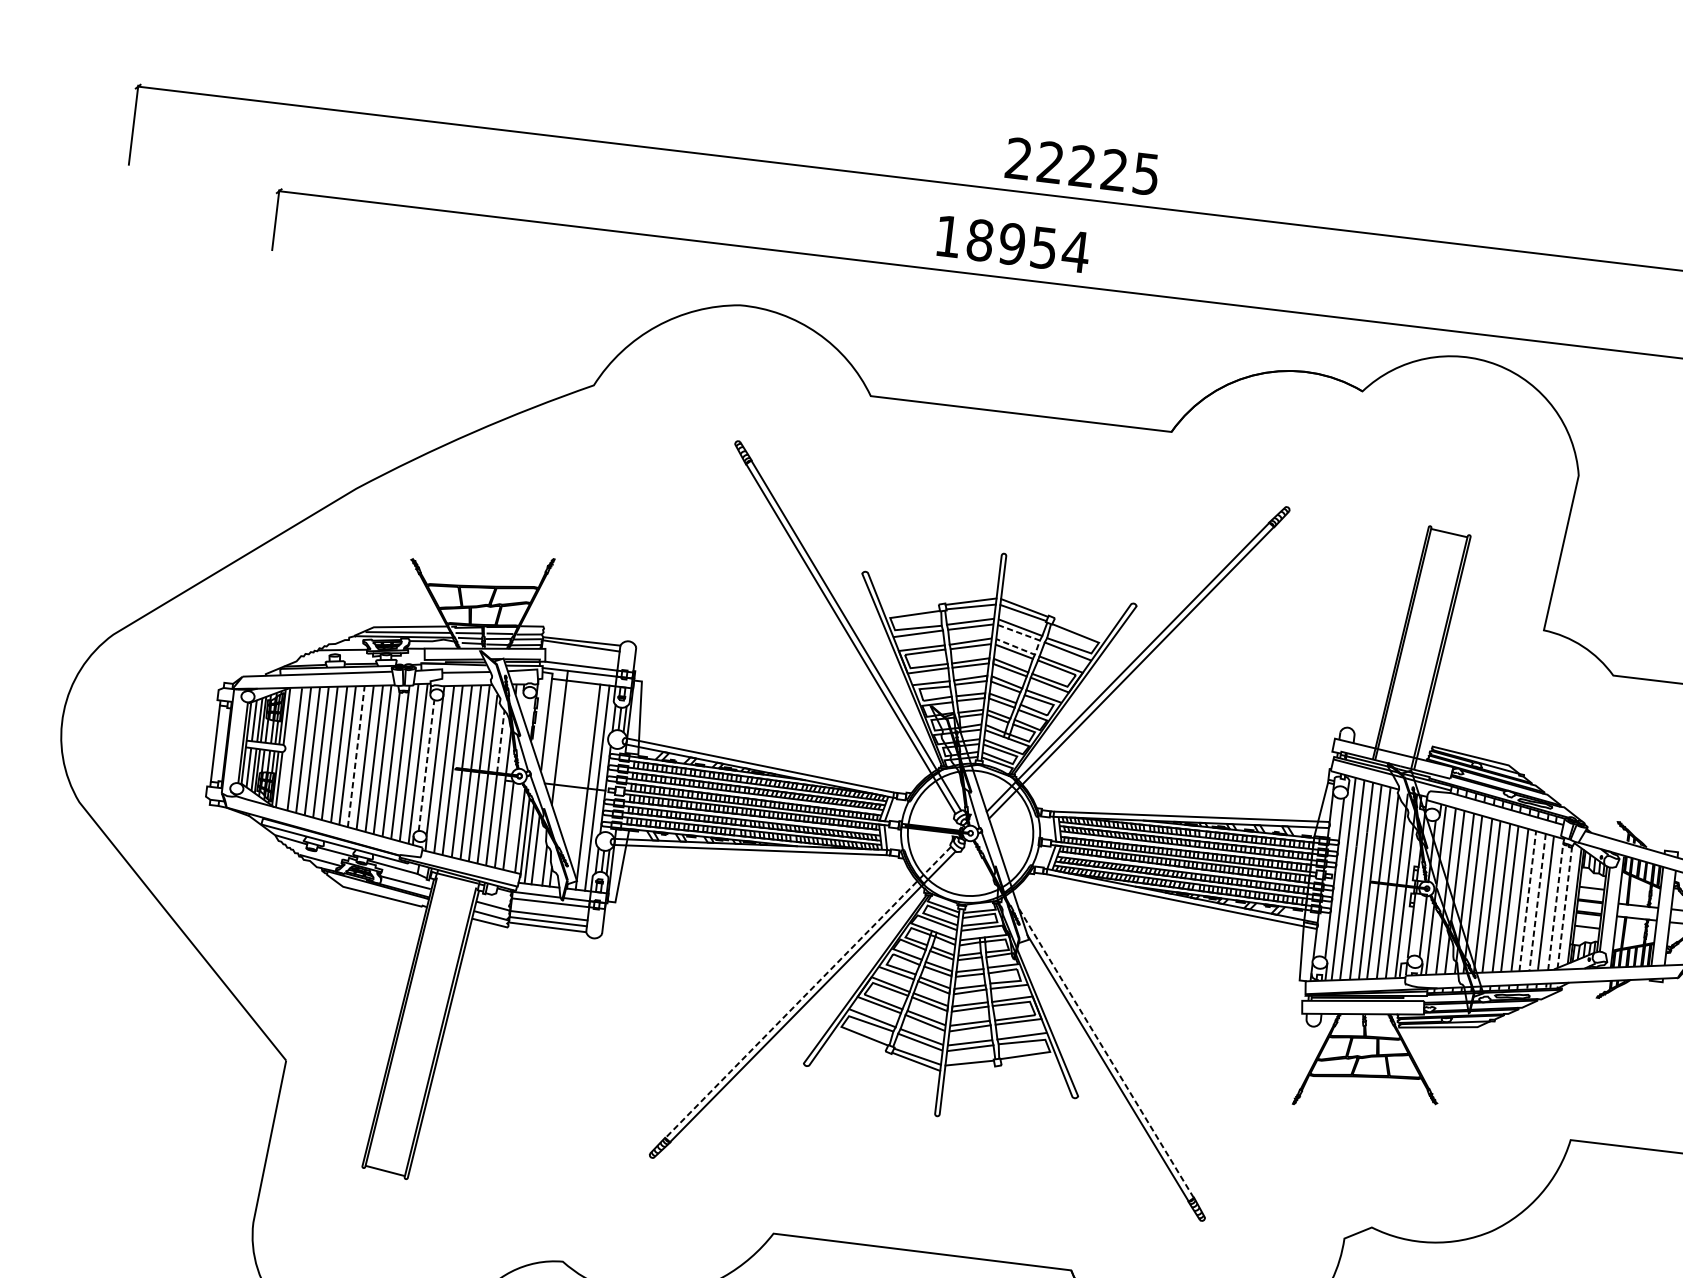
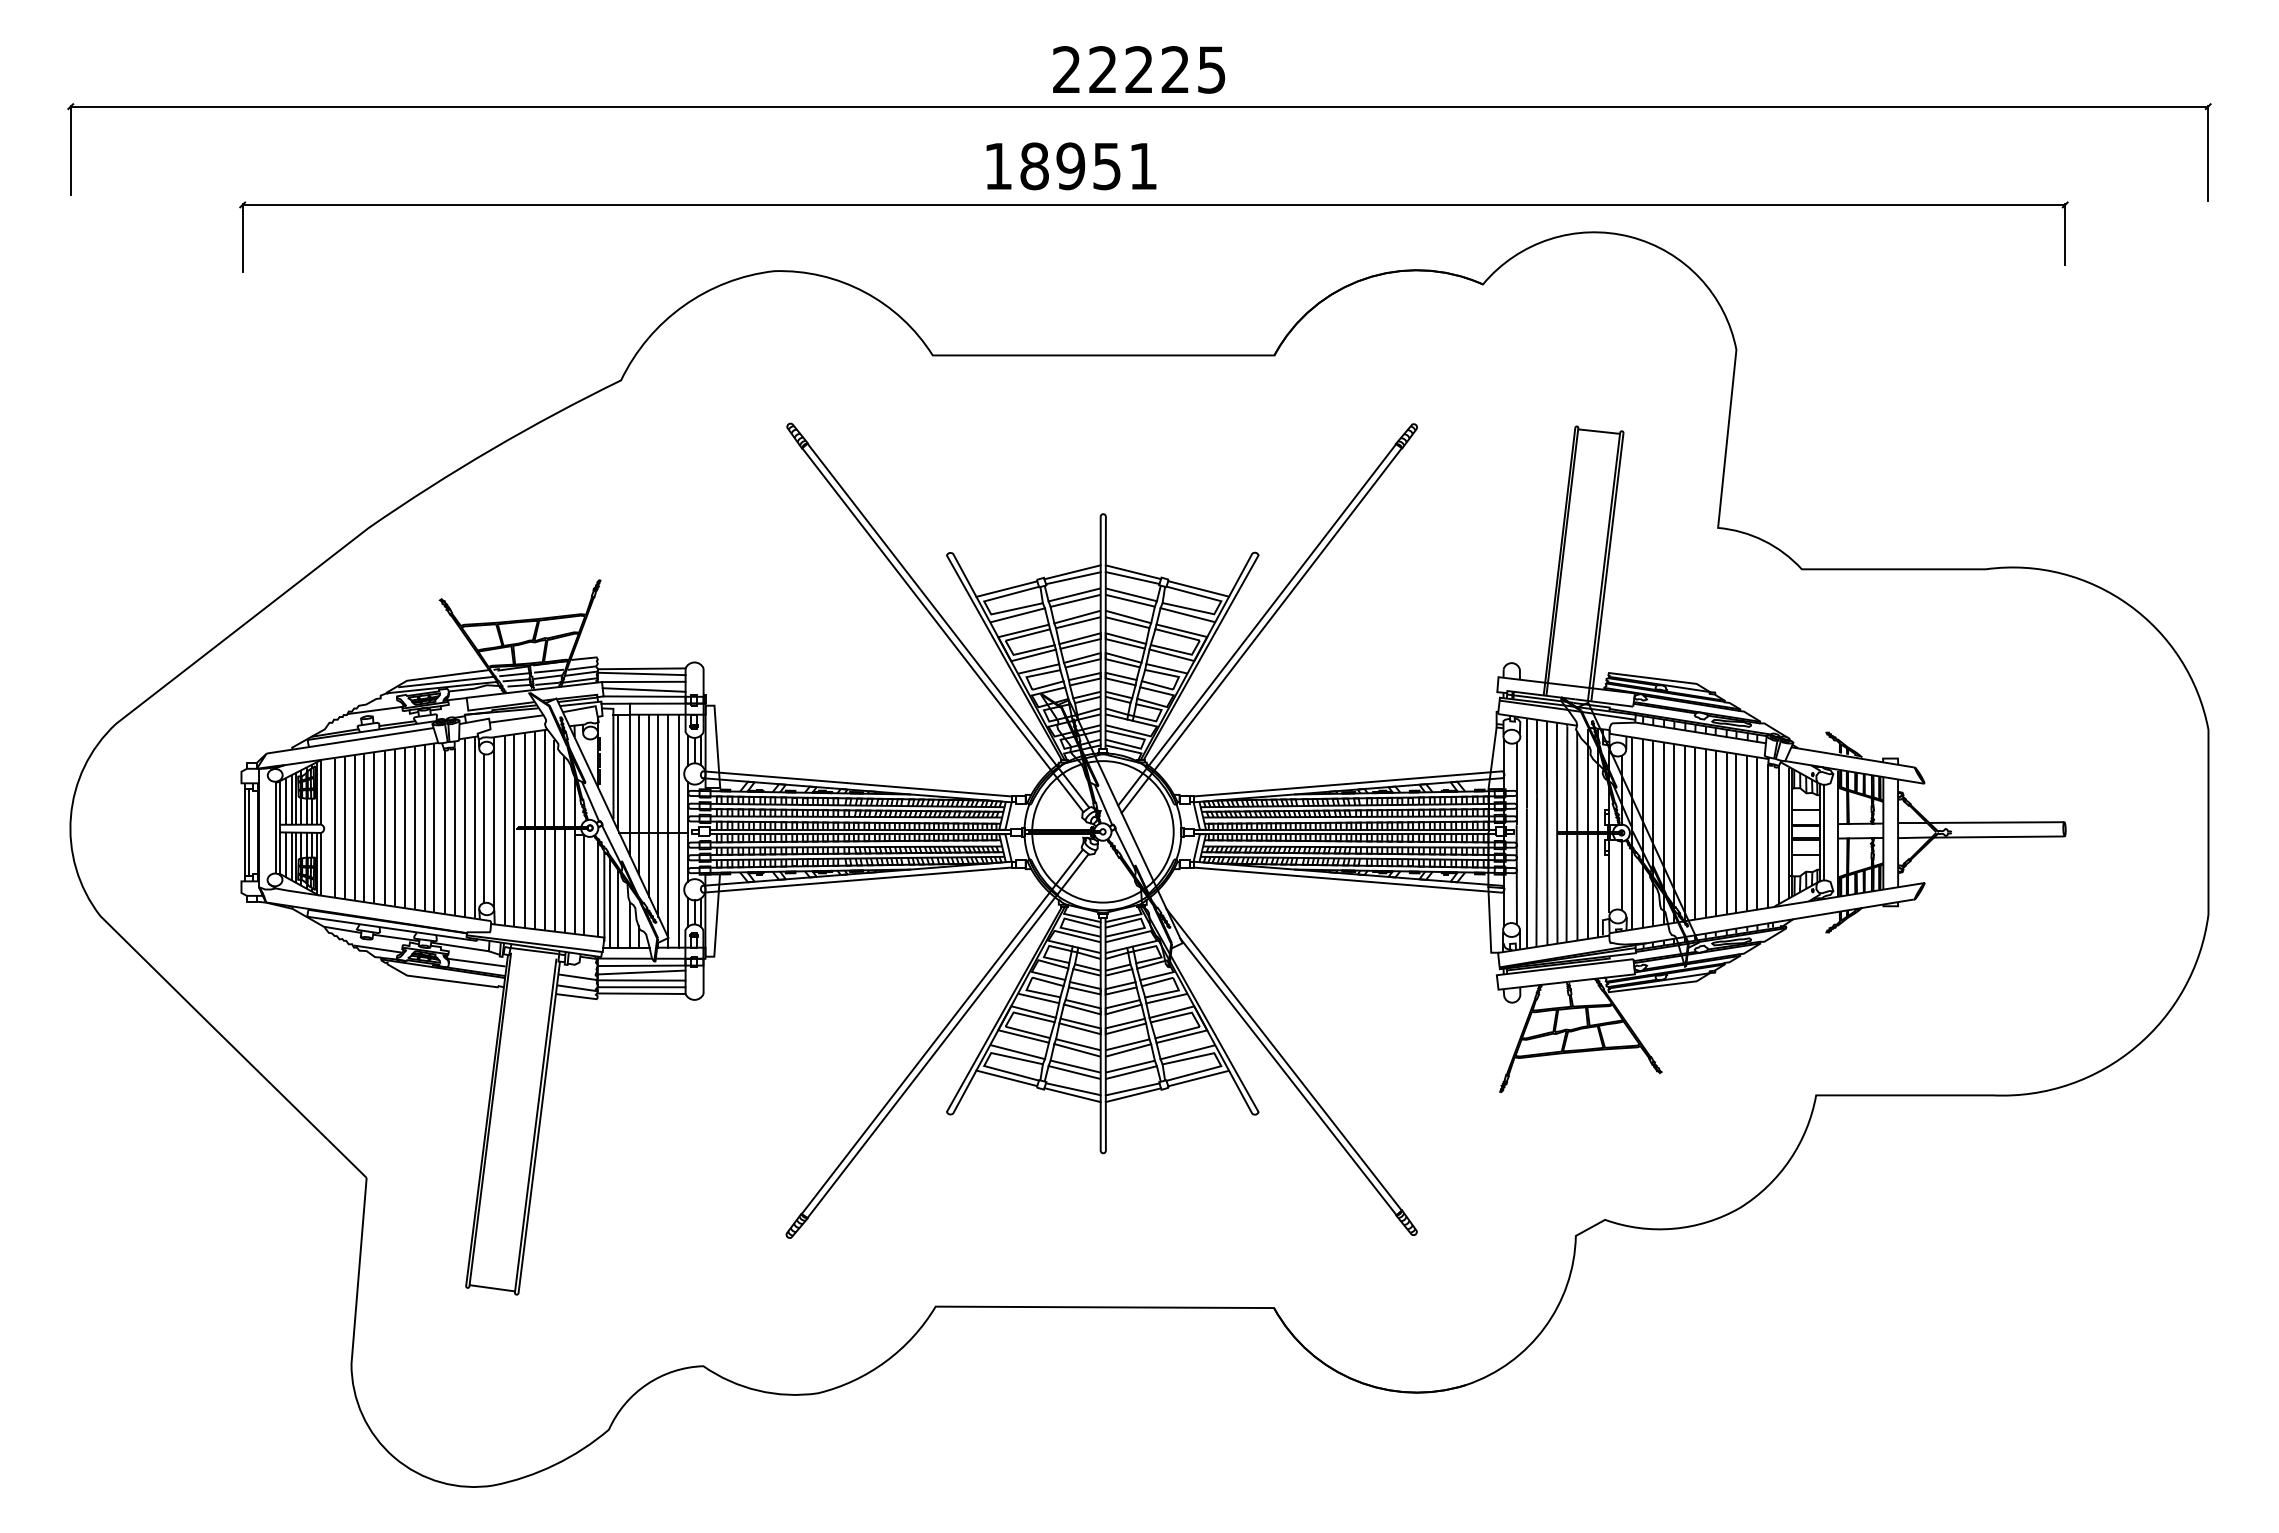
text: (1076, 251) -> (1143, 166), 18954 -> 18951
line: (911, 608) -> (1006, 588), added
line: (1080, 629) -> (1198, 588), added
line: (1038, 646) -> (1153, 613), dashed -> solid
line: (581, 652) -> (643, 681), added
line: (581, 659) -> (643, 689), added
line: (549, 729) -> (617, 771), added
line: (500, 741) -> (564, 791), dashed -> solid
line: (218, 744) -> (248, 832), added
line: (565, 751) -> (638, 794), added
line: (356, 757) -> (404, 828), dashed -> solid
line: (574, 762) -> (649, 805), added
line: (426, 765) -> (484, 828), dashed -> solid
line: (581, 772) -> (658, 815), added
line: (1528, 900) -> (1736, 832), dashed -> solid
line: (1537, 902) -> (1747, 833), dashed -> solid
line: (1564, 906) -> (1778, 834), dashed -> solid
line: (1555, 907) -> (1768, 836), dashed -> solid
line: (549, 908) -> (641, 972), added
line: (808, 993) -> (942, 1032), dashed -> solid
line: (859, 1040) -> (1006, 1078), added
line: (1105, 1052) -> (1283, 1059), dashed -> solid
line: (1028, 1060) -> (1198, 1078), added
line: (969, 1068) -> (1133, 1095), added

